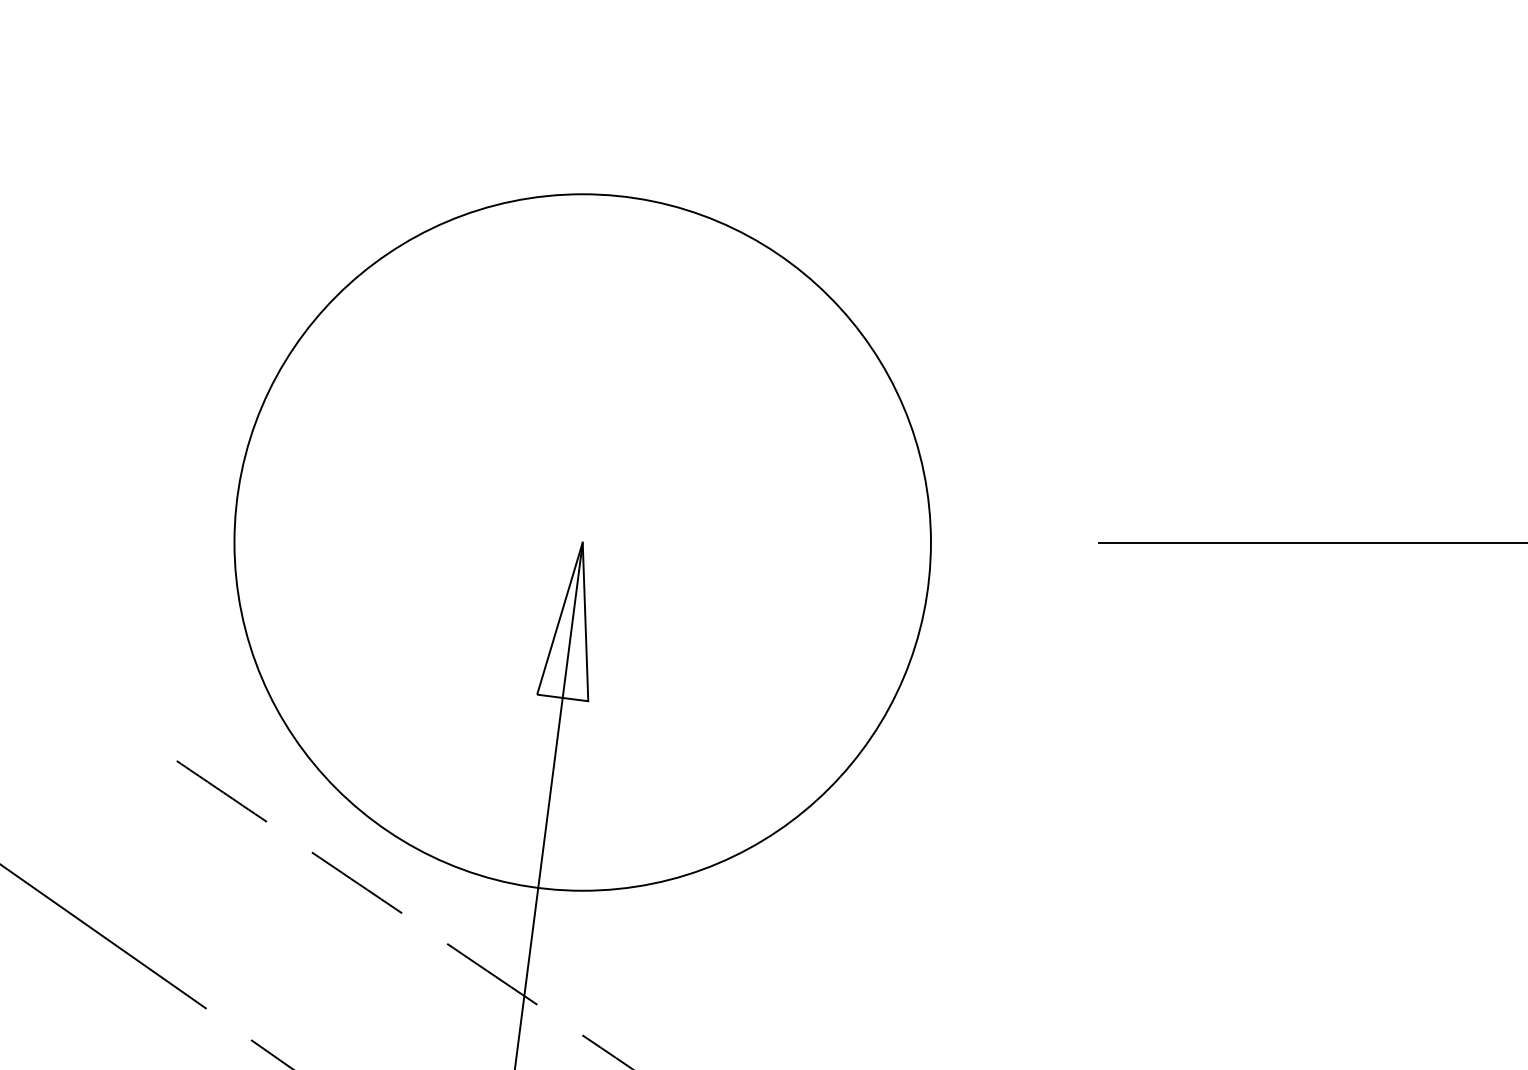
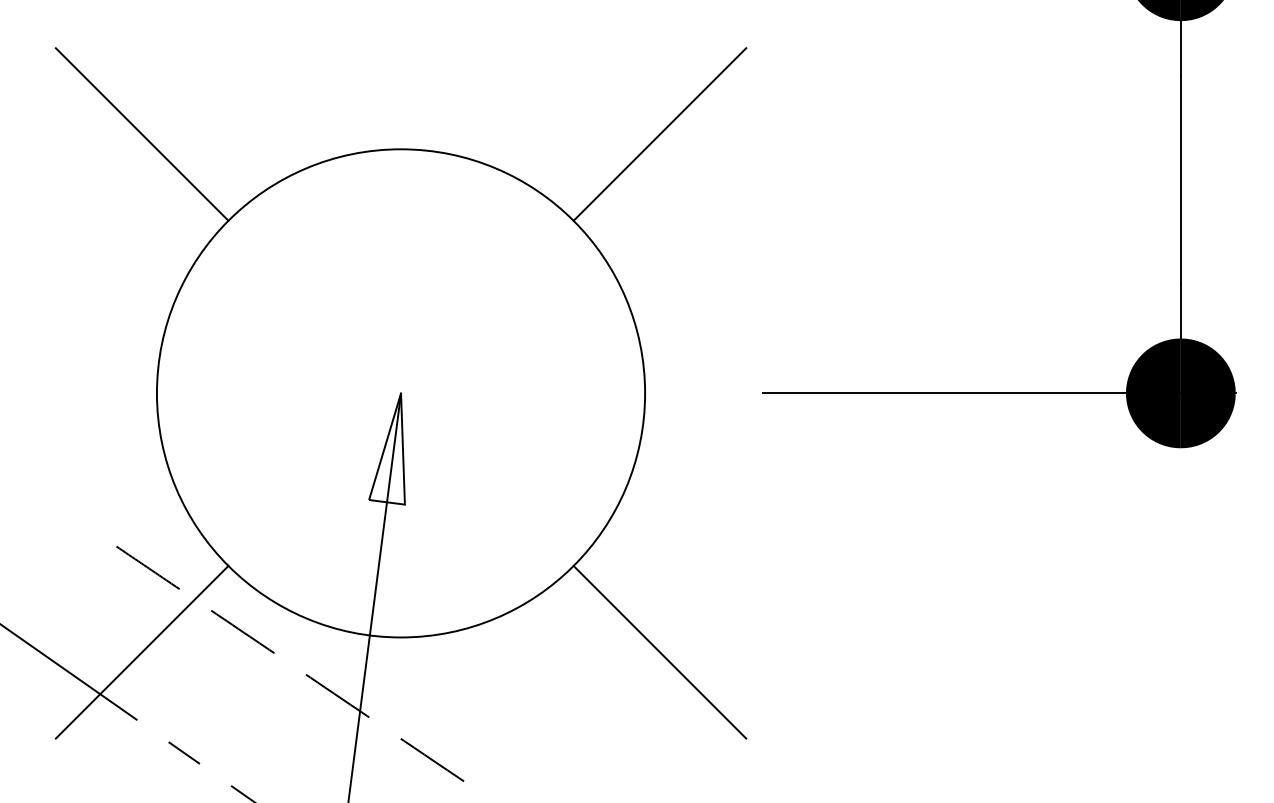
line: (212, 173) -> (141, 134), added
line: (951, 173) -> (659, 134), added
line: (212, 910) -> (141, 651), added
line: (951, 910) -> (659, 651), added

